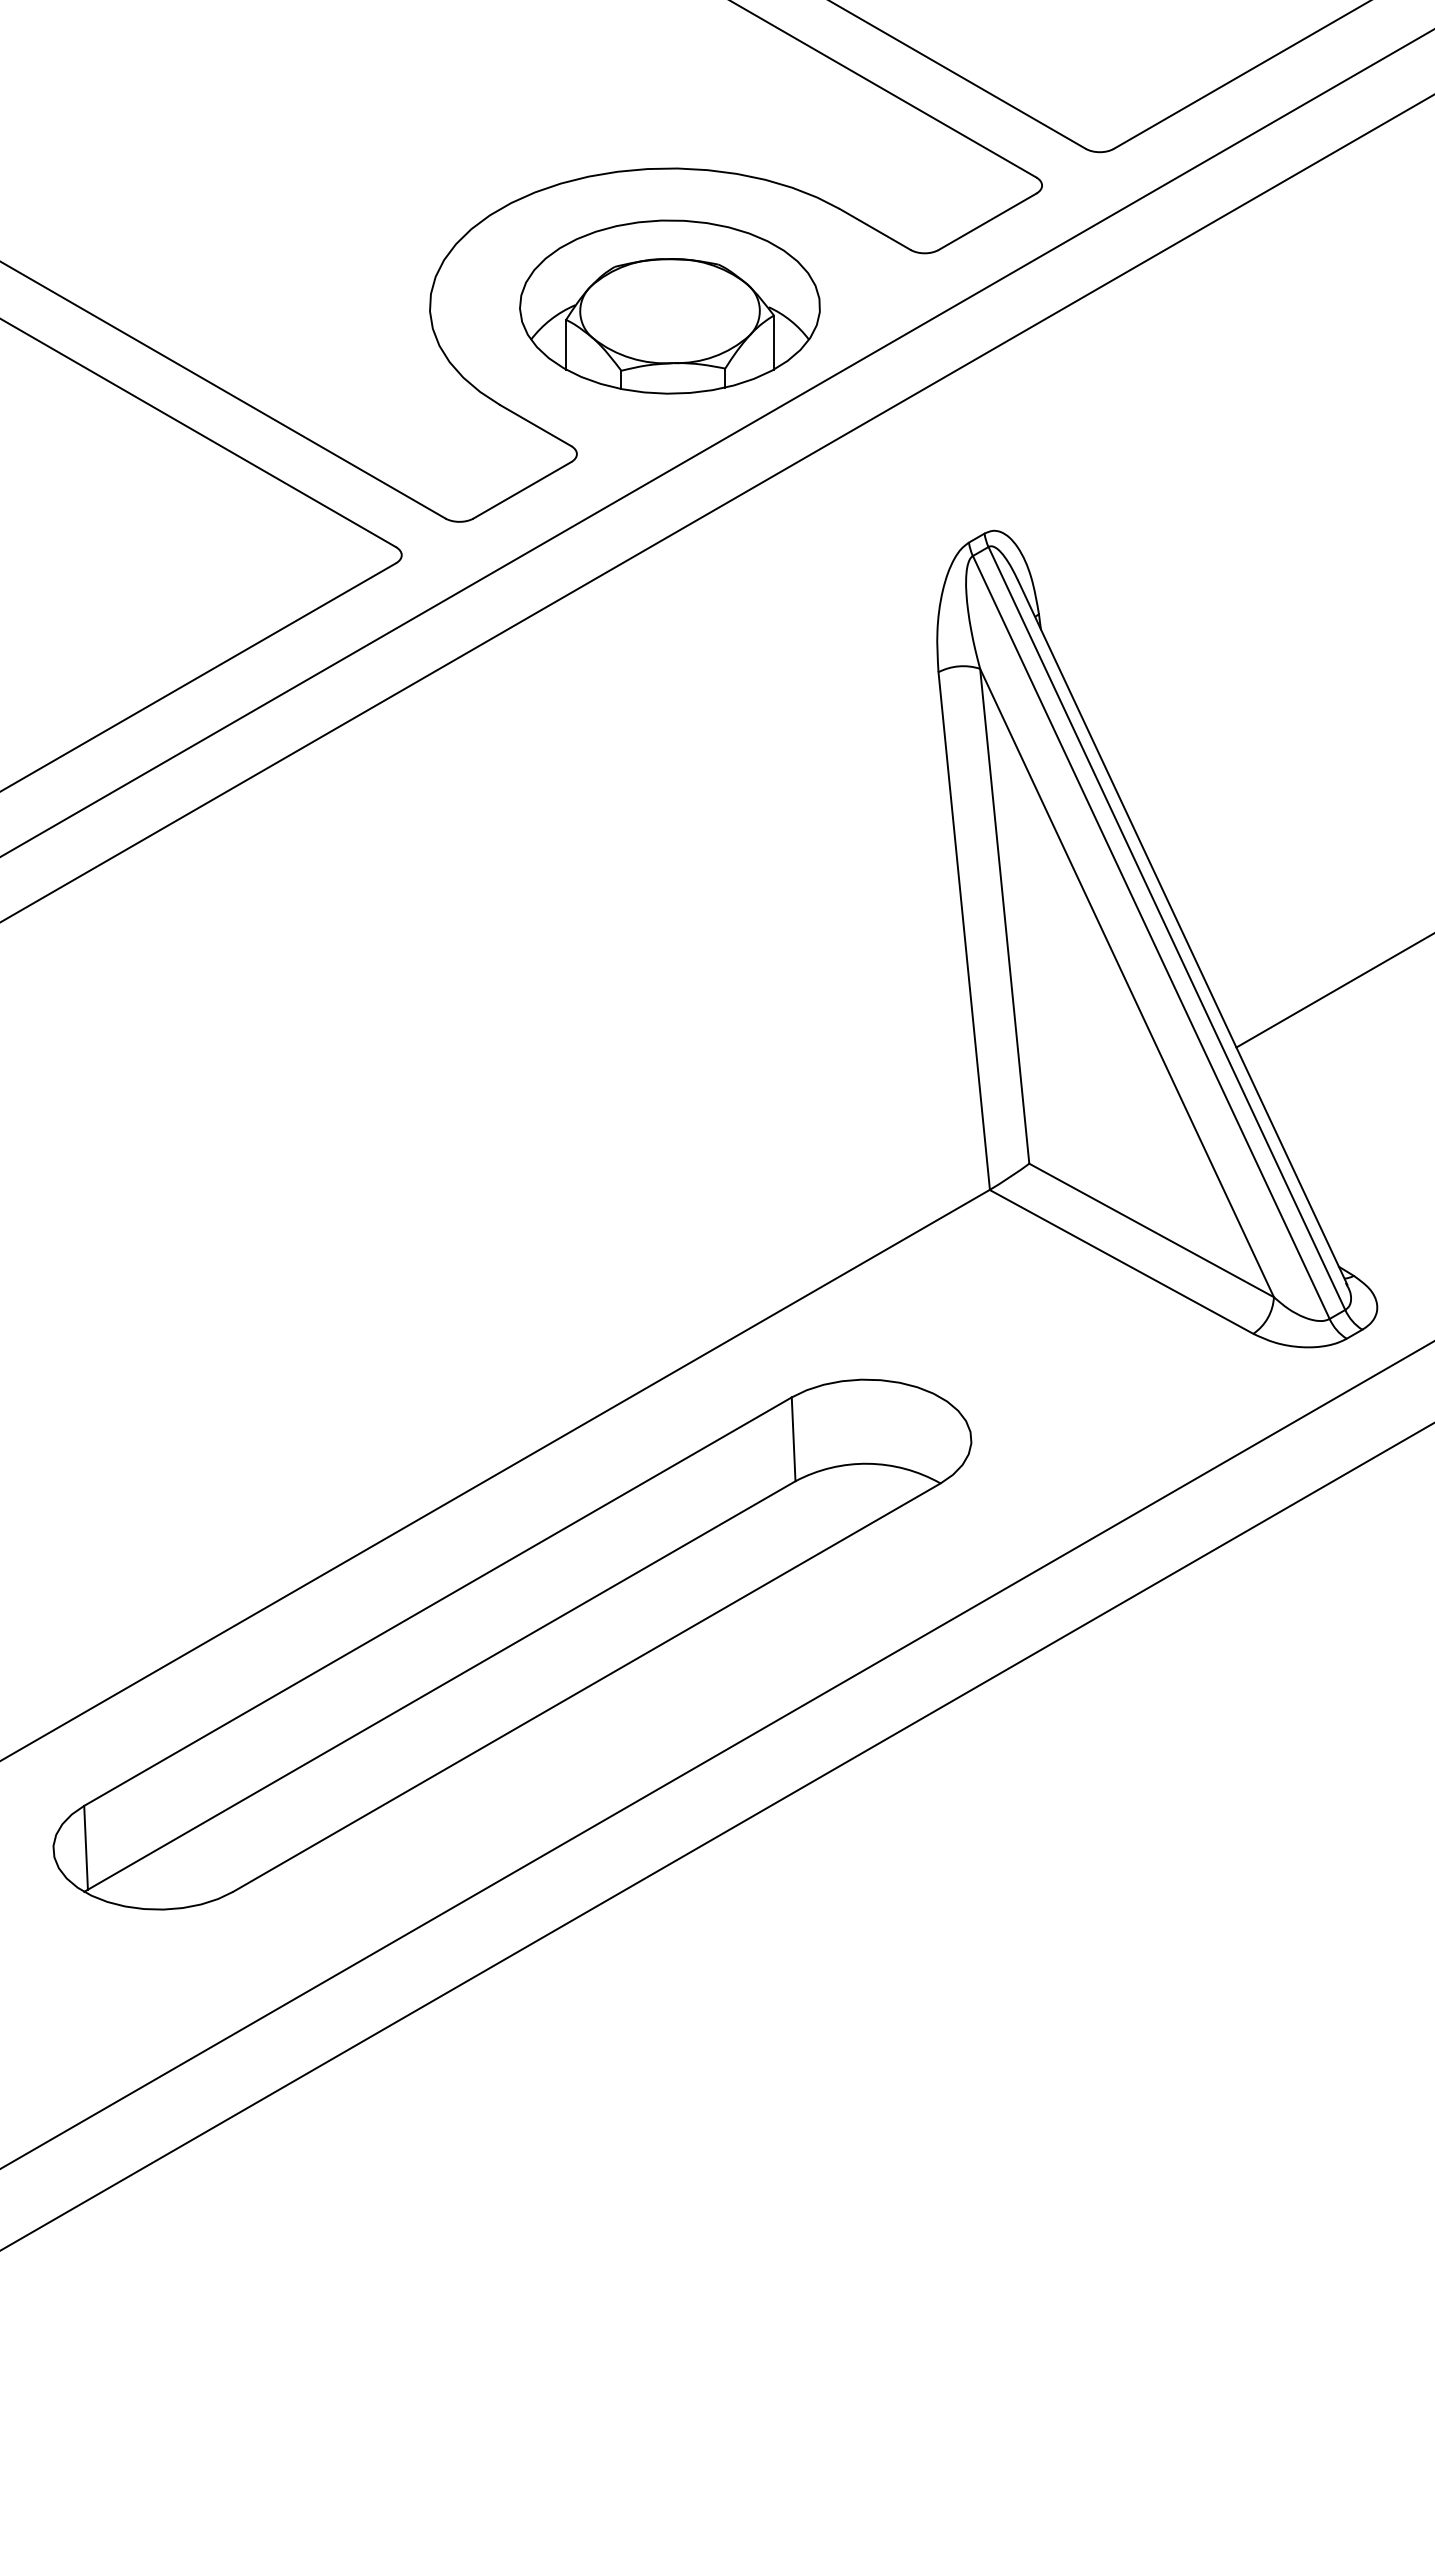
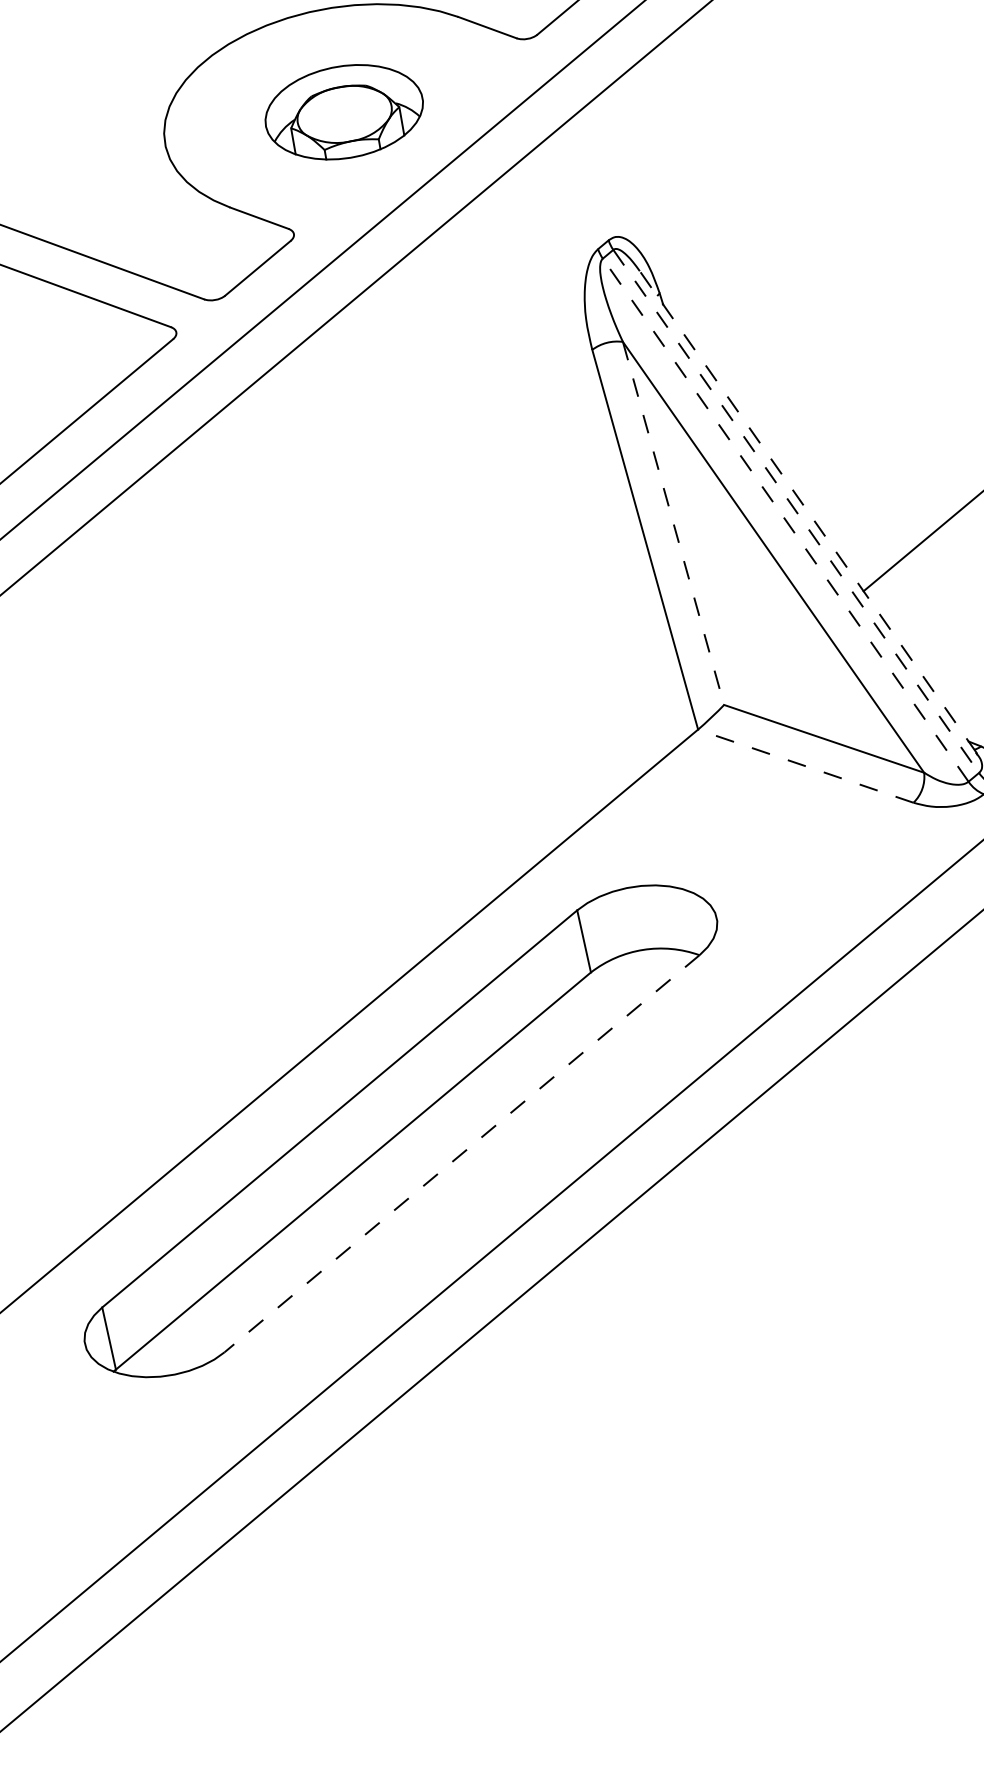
part: (669, 306) -> (343, 111), size x0.7
line: (1004, 916) -> (673, 523), solid -> dashed
line: (1167, 928) -> (796, 511), solid -> dashed
line: (1182, 932) -> (808, 512), solid -> dashed
line: (1151, 937) -> (785, 520), solid -> dashed
line: (1121, 1261) -> (805, 765), solid -> dashed
line: (586, 1687) -> (461, 1153), solid -> dashed

